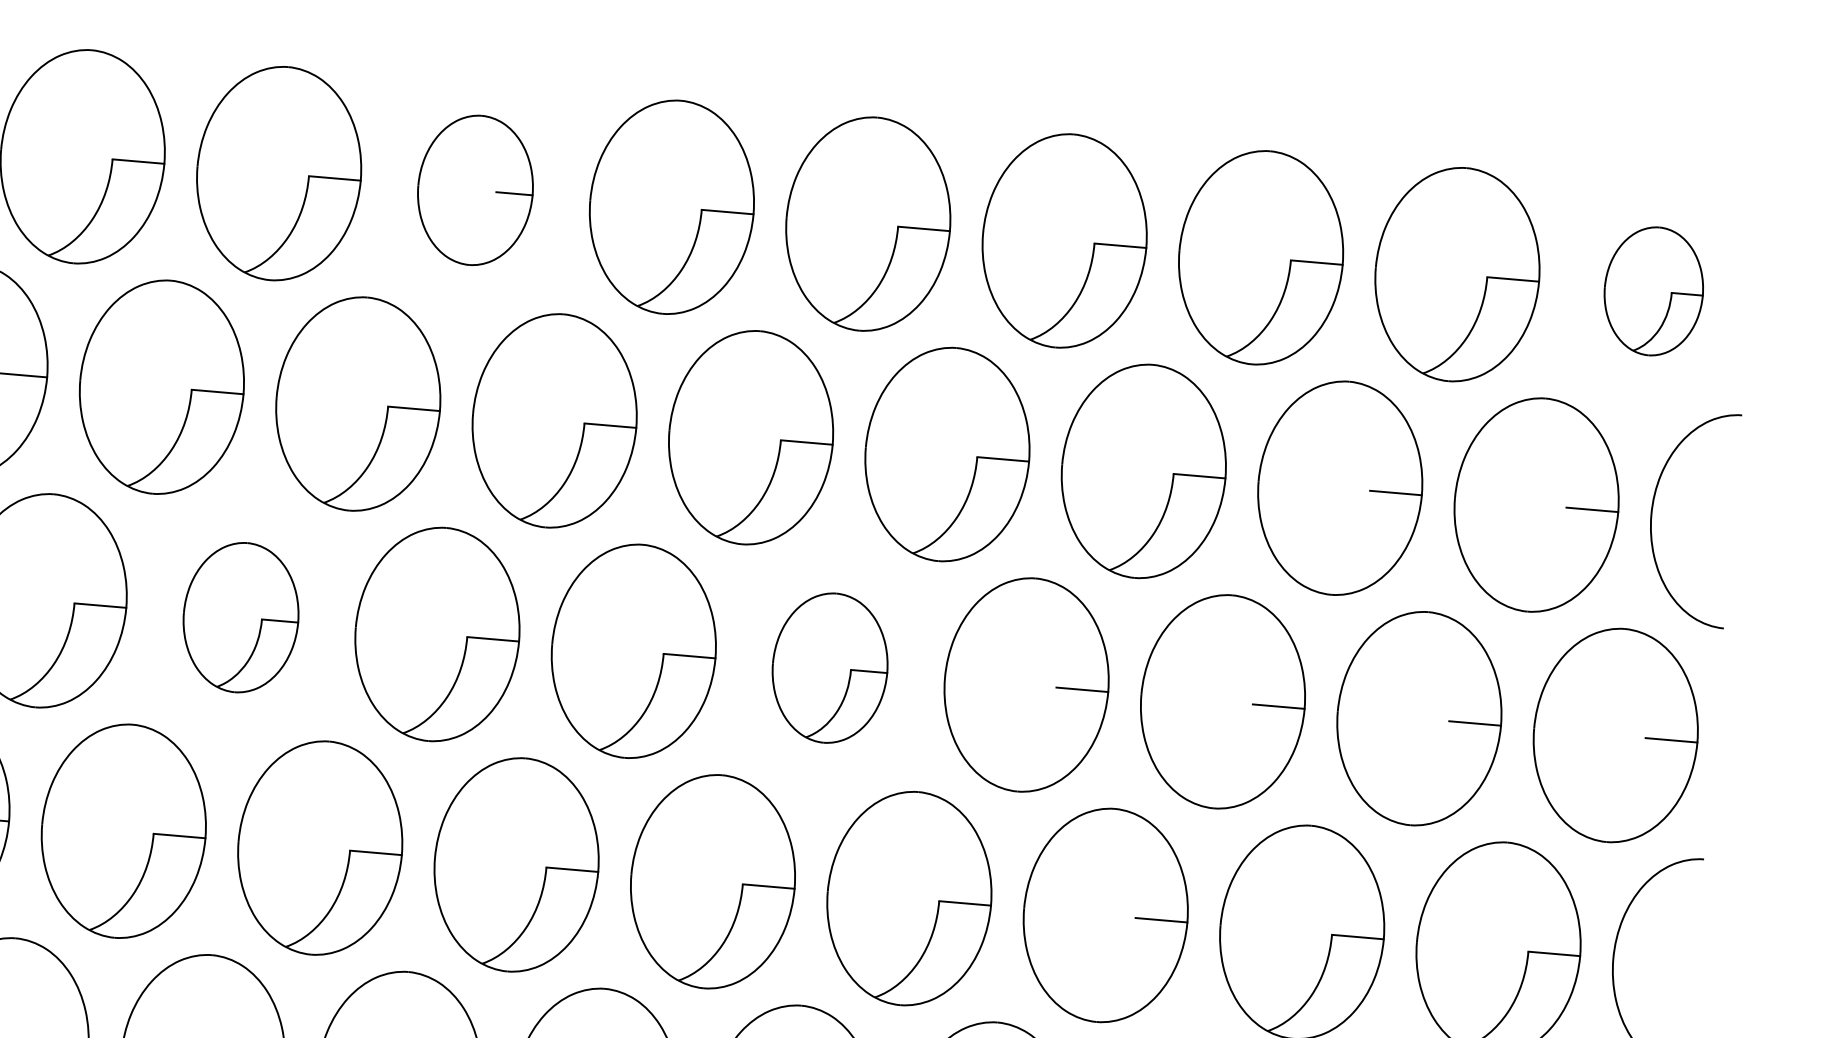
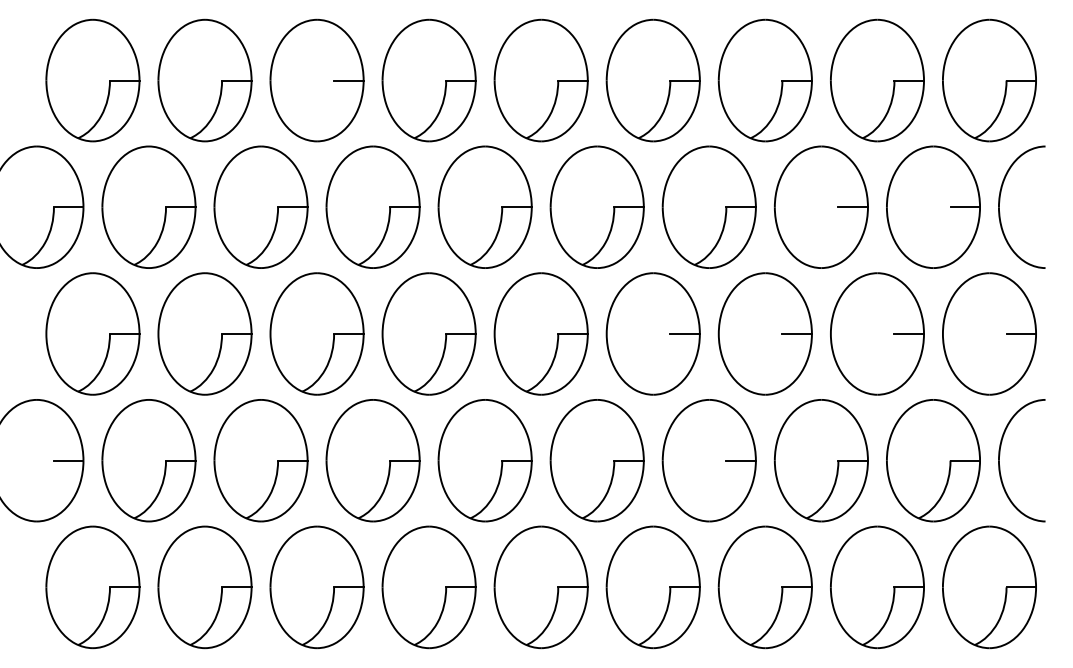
part: (474, 190) -> (316, 80), size x1.43
part: (1653, 291) -> (989, 80), size x1.67
part: (240, 616) -> (204, 333), size x1.43
part: (829, 667) -> (540, 333), size x1.43

